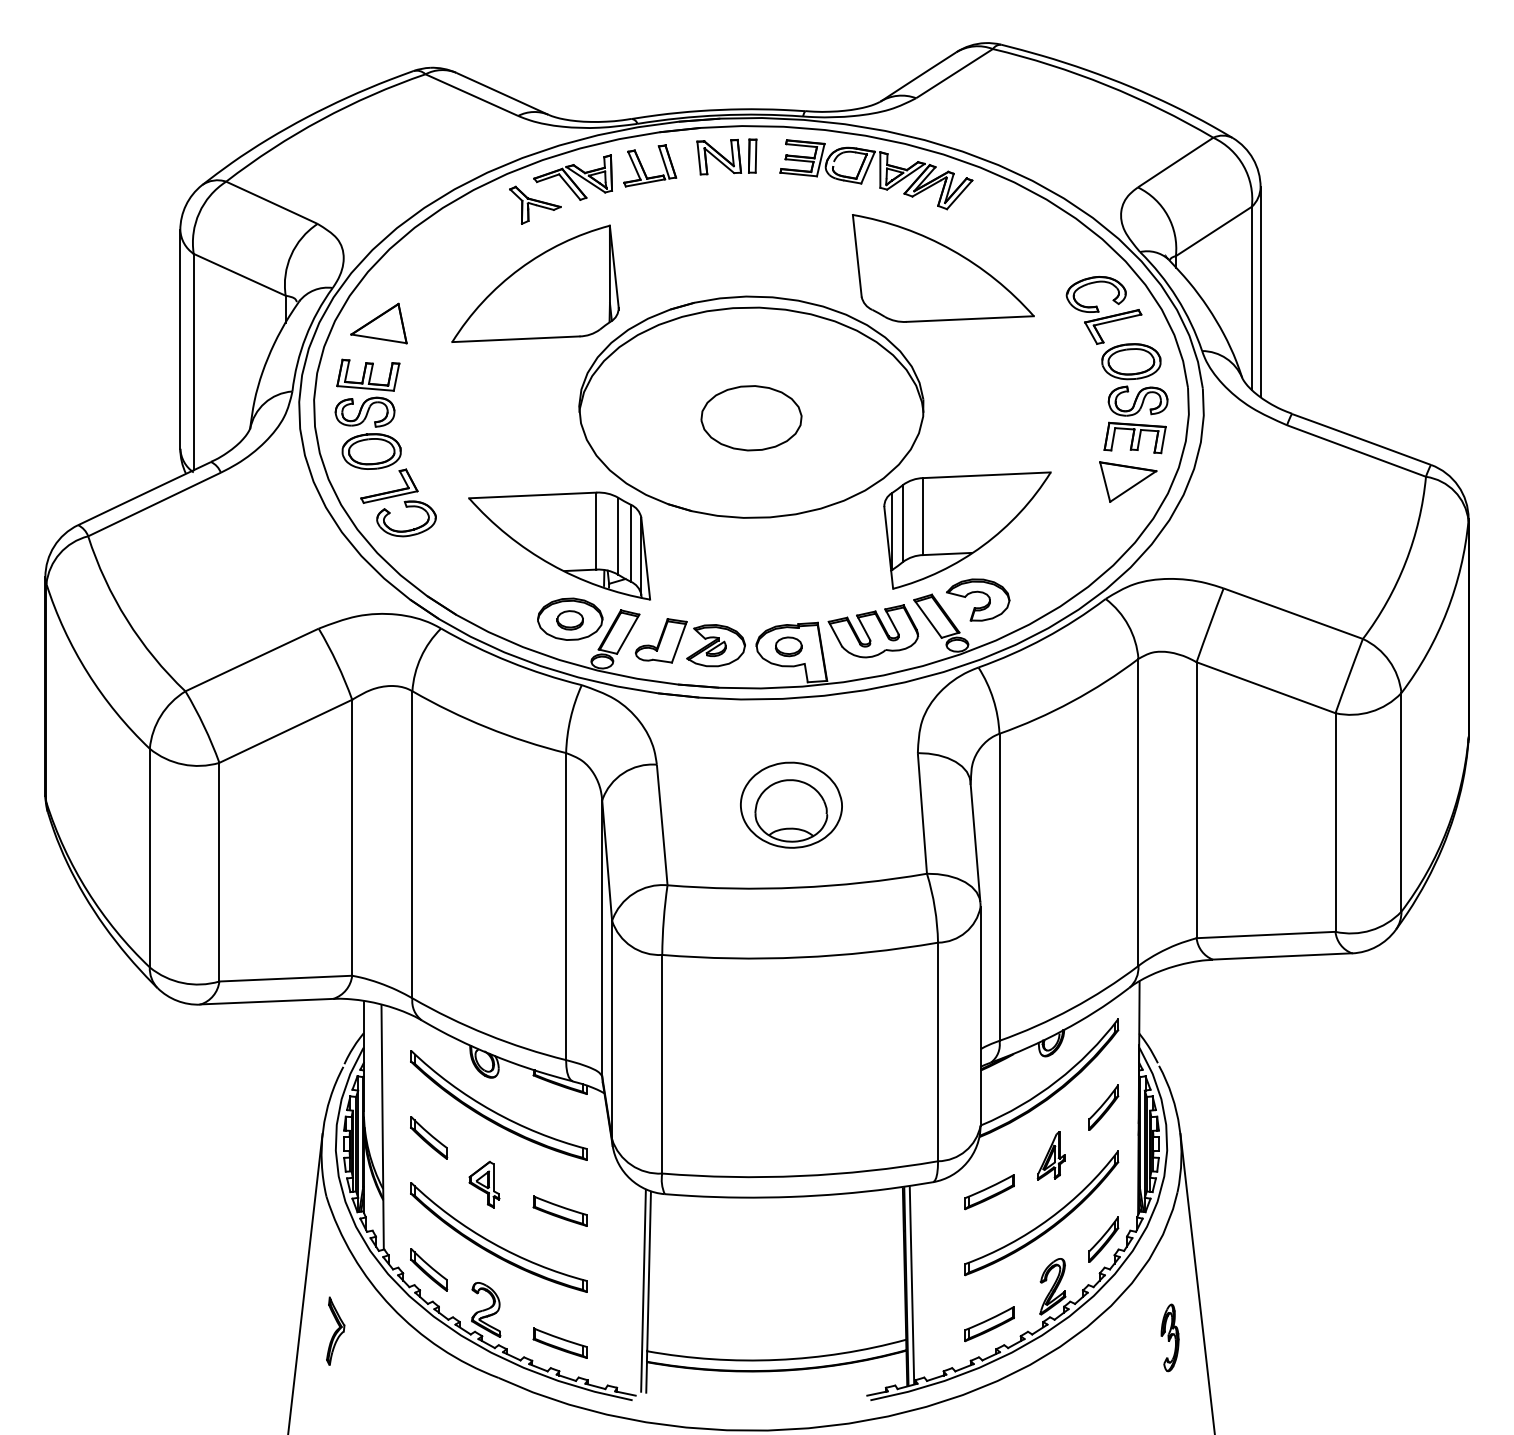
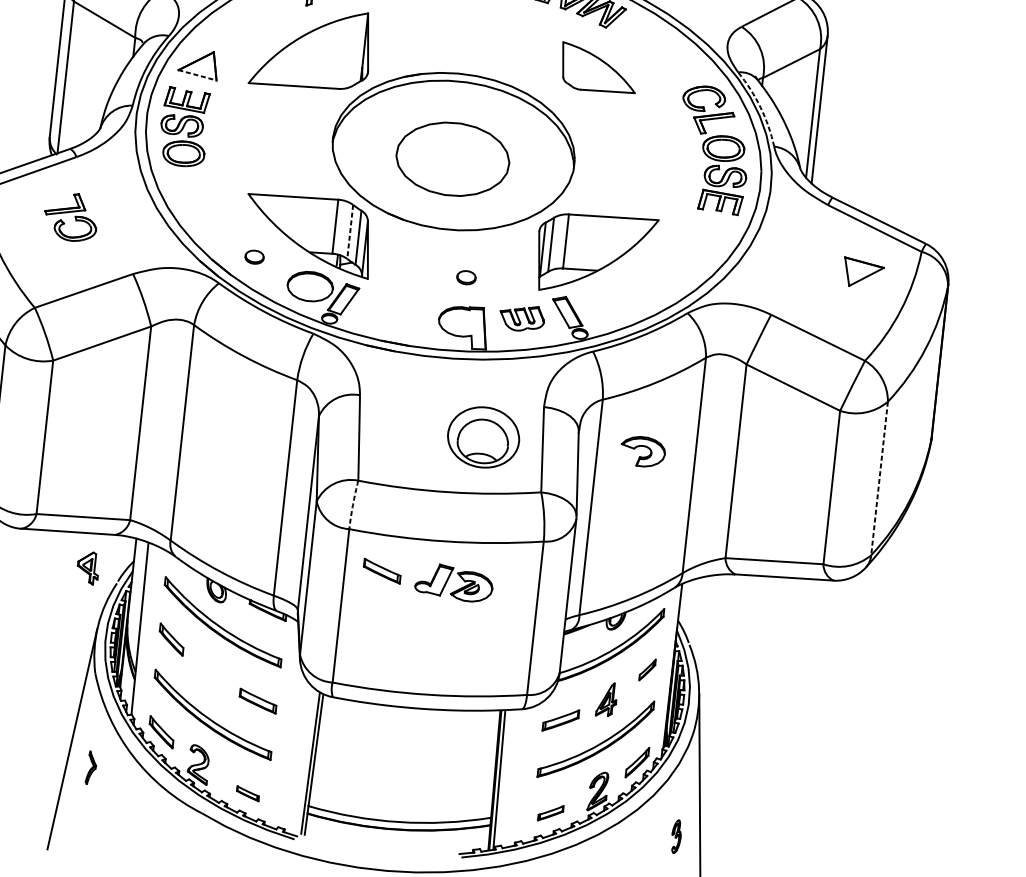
part: (943, 268) -> (598, 68), size x0.6
arc: (1176, 297) -> (760, 107), solid -> dashed
line: (379, 338) -> (197, 75), solid -> dashed
part: (751, 418) -> (452, 159), size x1.6
part: (1128, 481) -> (863, 273), moved
part: (398, 502) -> (71, 216), moved
line: (618, 536) -> (350, 232), solid -> dashed
part: (980, 593) -> (645, 447), moved
part: (569, 620) -> (254, 257), moved
part: (873, 631) -> (522, 318), size x0.7
part: (681, 639) -> (448, 580), moved
part: (788, 646) -> (466, 277), moved
line: (1401, 802) -> (879, 478), solid -> dashed
part: (791, 804) -> (483, 436), moved
arc: (663, 920) -> (352, 505), solid -> dashed
part: (714, 1008) -> (381, 570), added
part: (1103, 1107) -> (647, 669), size x0.7
part: (484, 1184) -> (88, 567), moved
part: (989, 1324) -> (550, 813), size x0.7
part: (335, 1330) -> (91, 767), size x0.7
part: (1169, 1337) -> (676, 836), size x0.7
part: (559, 1342) -> (247, 793), size x0.6

